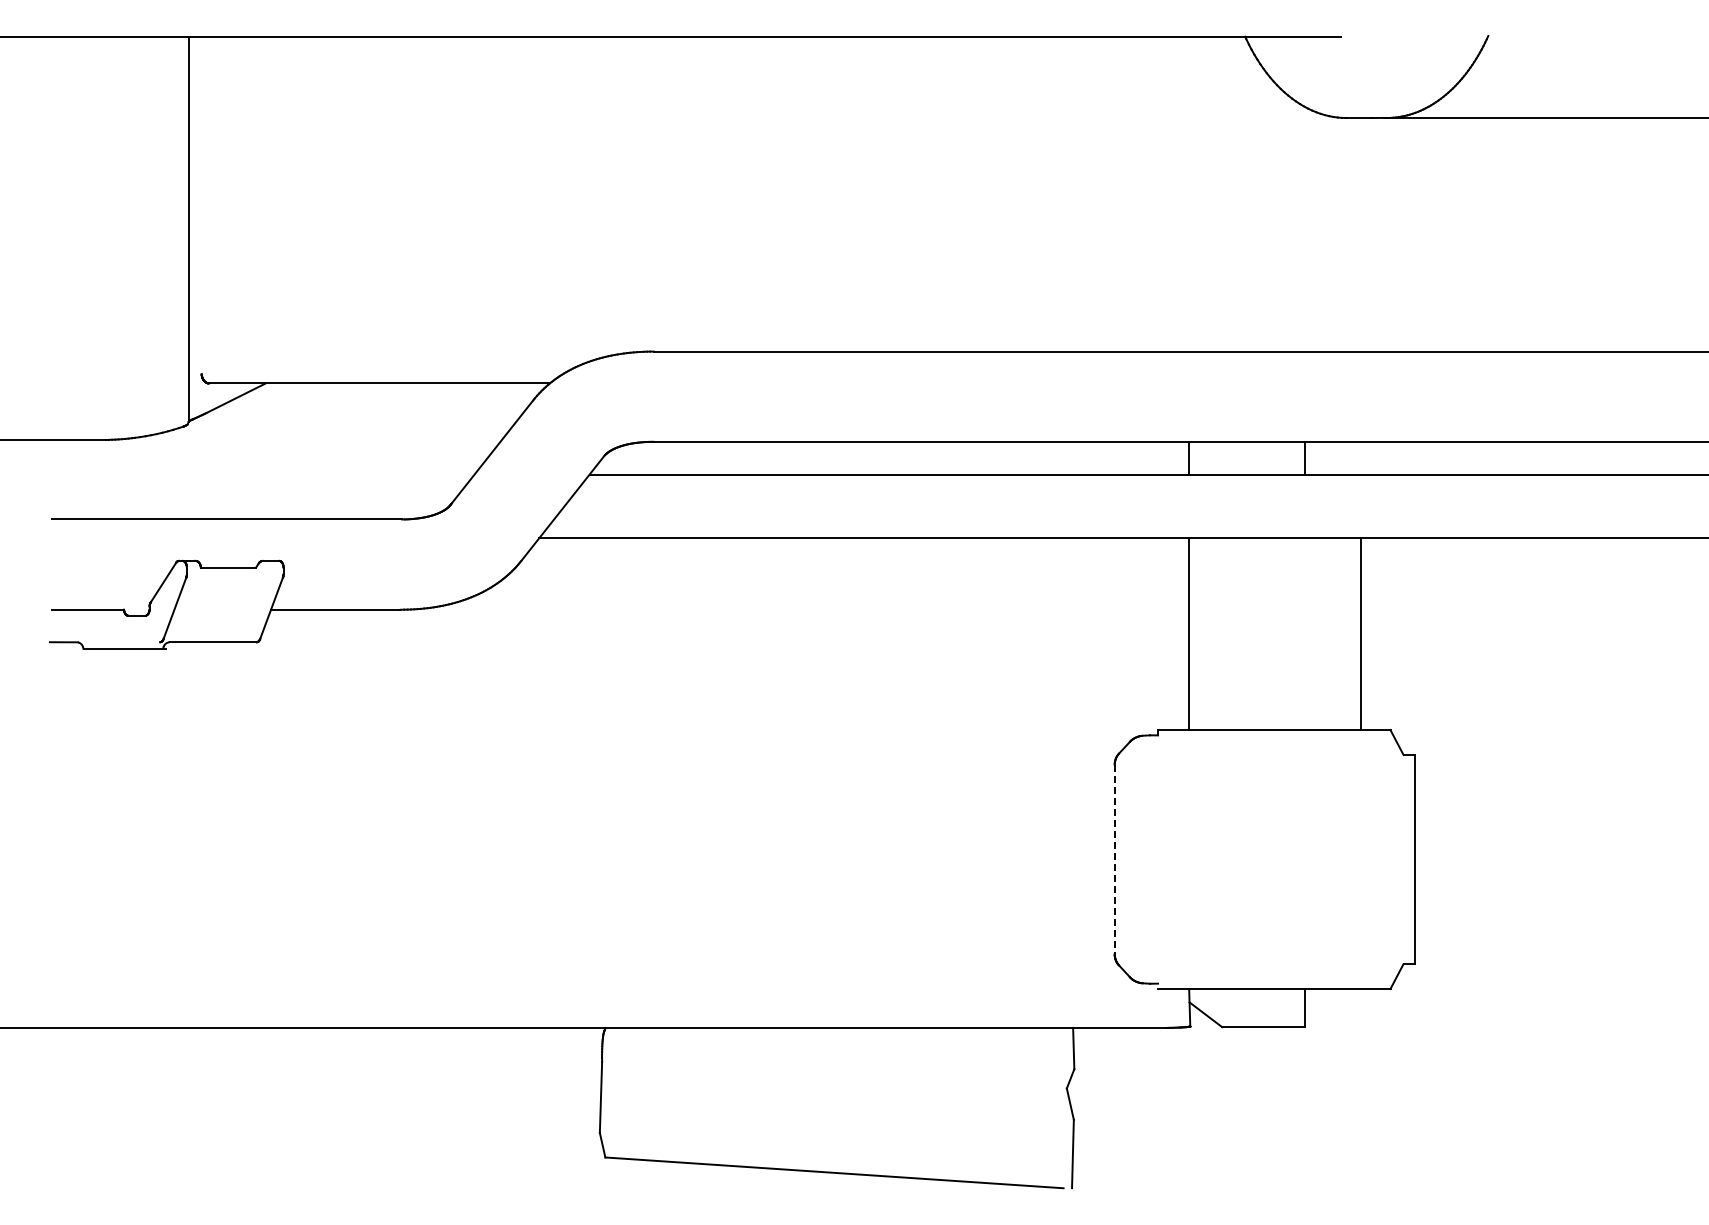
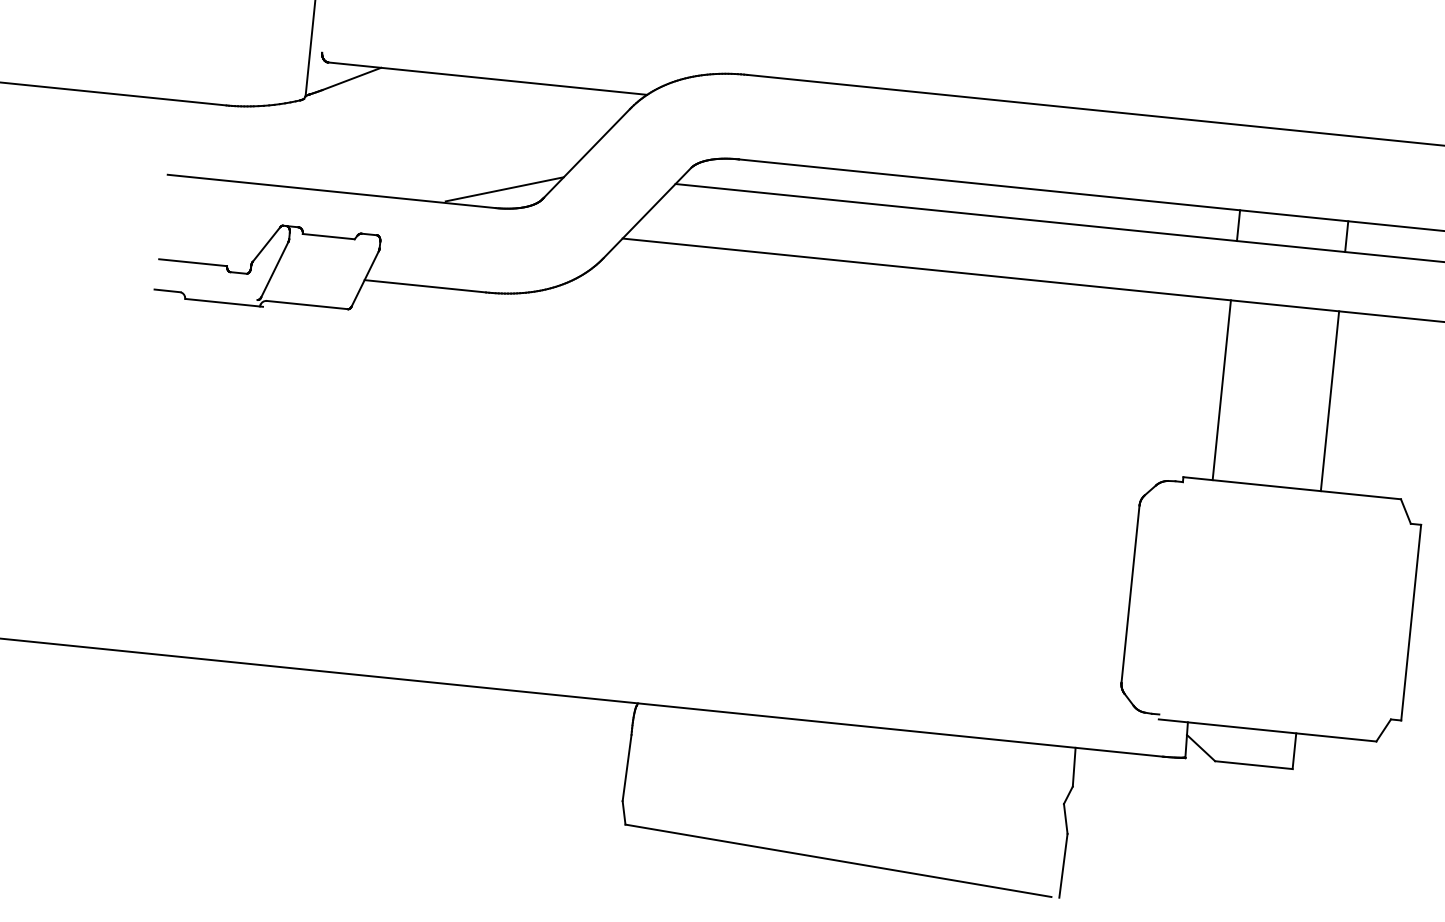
line: (409, 498) -> (504, 189), added
line: (1360, 634) -> (1329, 401), moved
line: (1114, 859) -> (1130, 594), dashed -> solid

